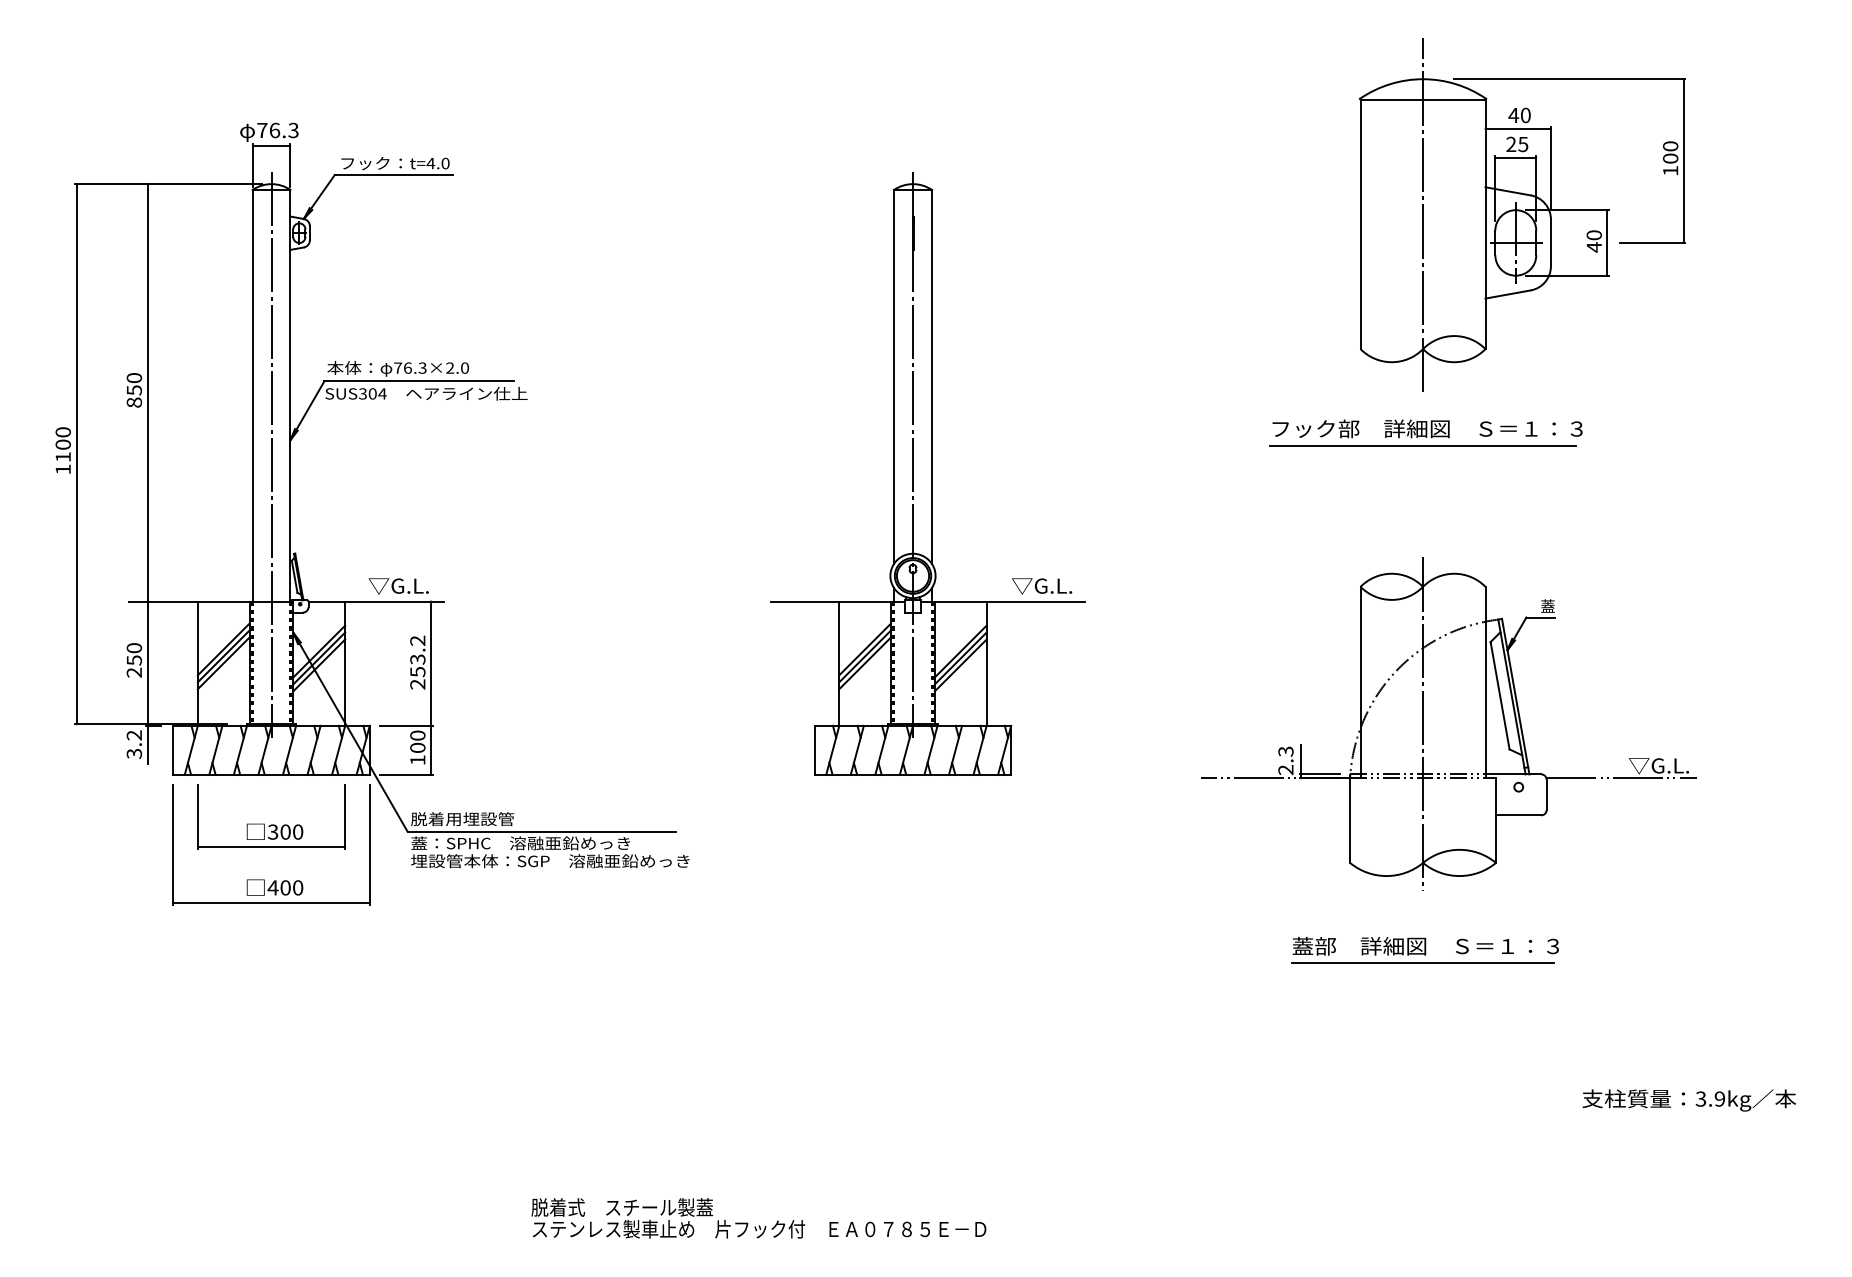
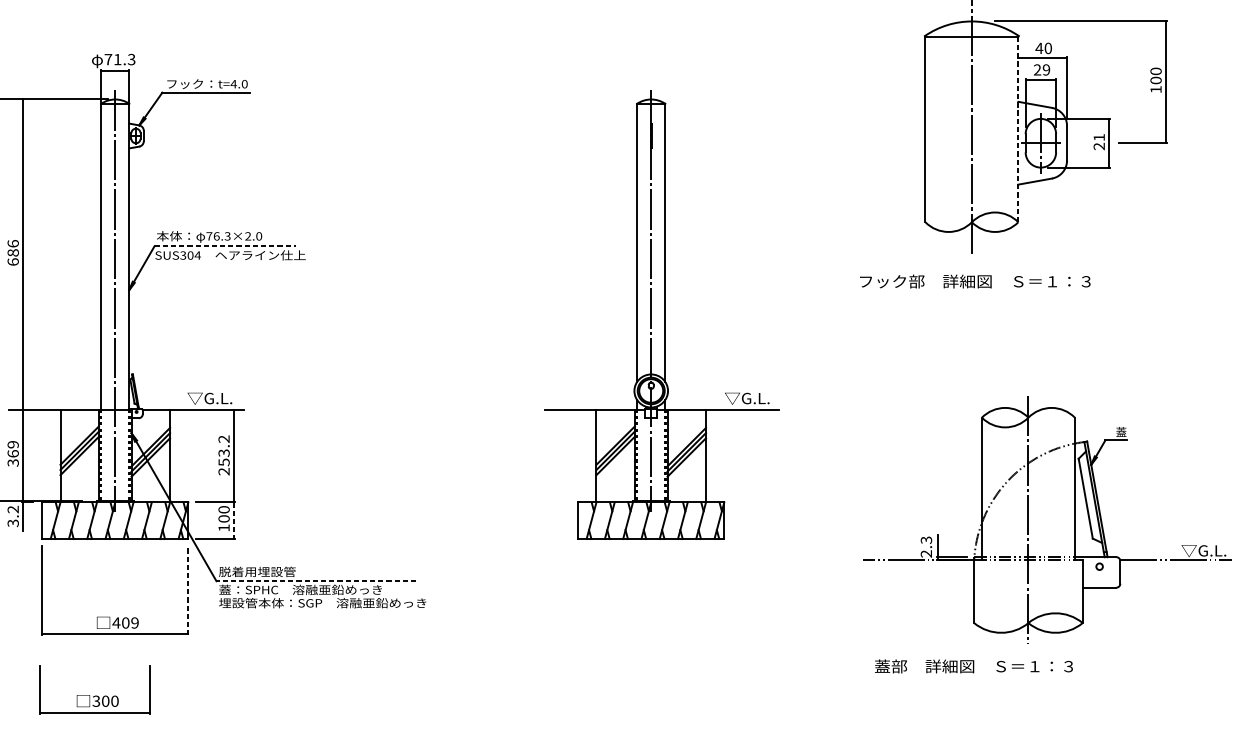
text: (275, 130) -> (118, 59), 76.3 -> 71.3
text: (1523, 143) -> (1046, 69), 25 -> 29
line: (1485, 224) -> (1018, 129), solid -> dashed
text: (1593, 241) -> (1098, 142), 40 -> 21
line: (419, 381) -> (225, 246), solid -> dashed
text: (133, 390) -> (12, 253), 850 -> 686
line: (1422, 445) -> (971, 293), removed
part: (927, 473) -> (662, 314), moved
text: (134, 660) -> (13, 453), 250 -> 369
part: (1448, 723) -> (1047, 519), moved
line: (431, 750) -> (234, 520), solid -> dashed
part: (271, 824) -> (95, 695), moved
line: (541, 831) -> (316, 581), solid -> dashed
line: (369, 844) -> (188, 590), solid -> dashed
text: (298, 887) -> (135, 622), 400 -> 409
line: (1423, 963) -> (972, 679), removed

